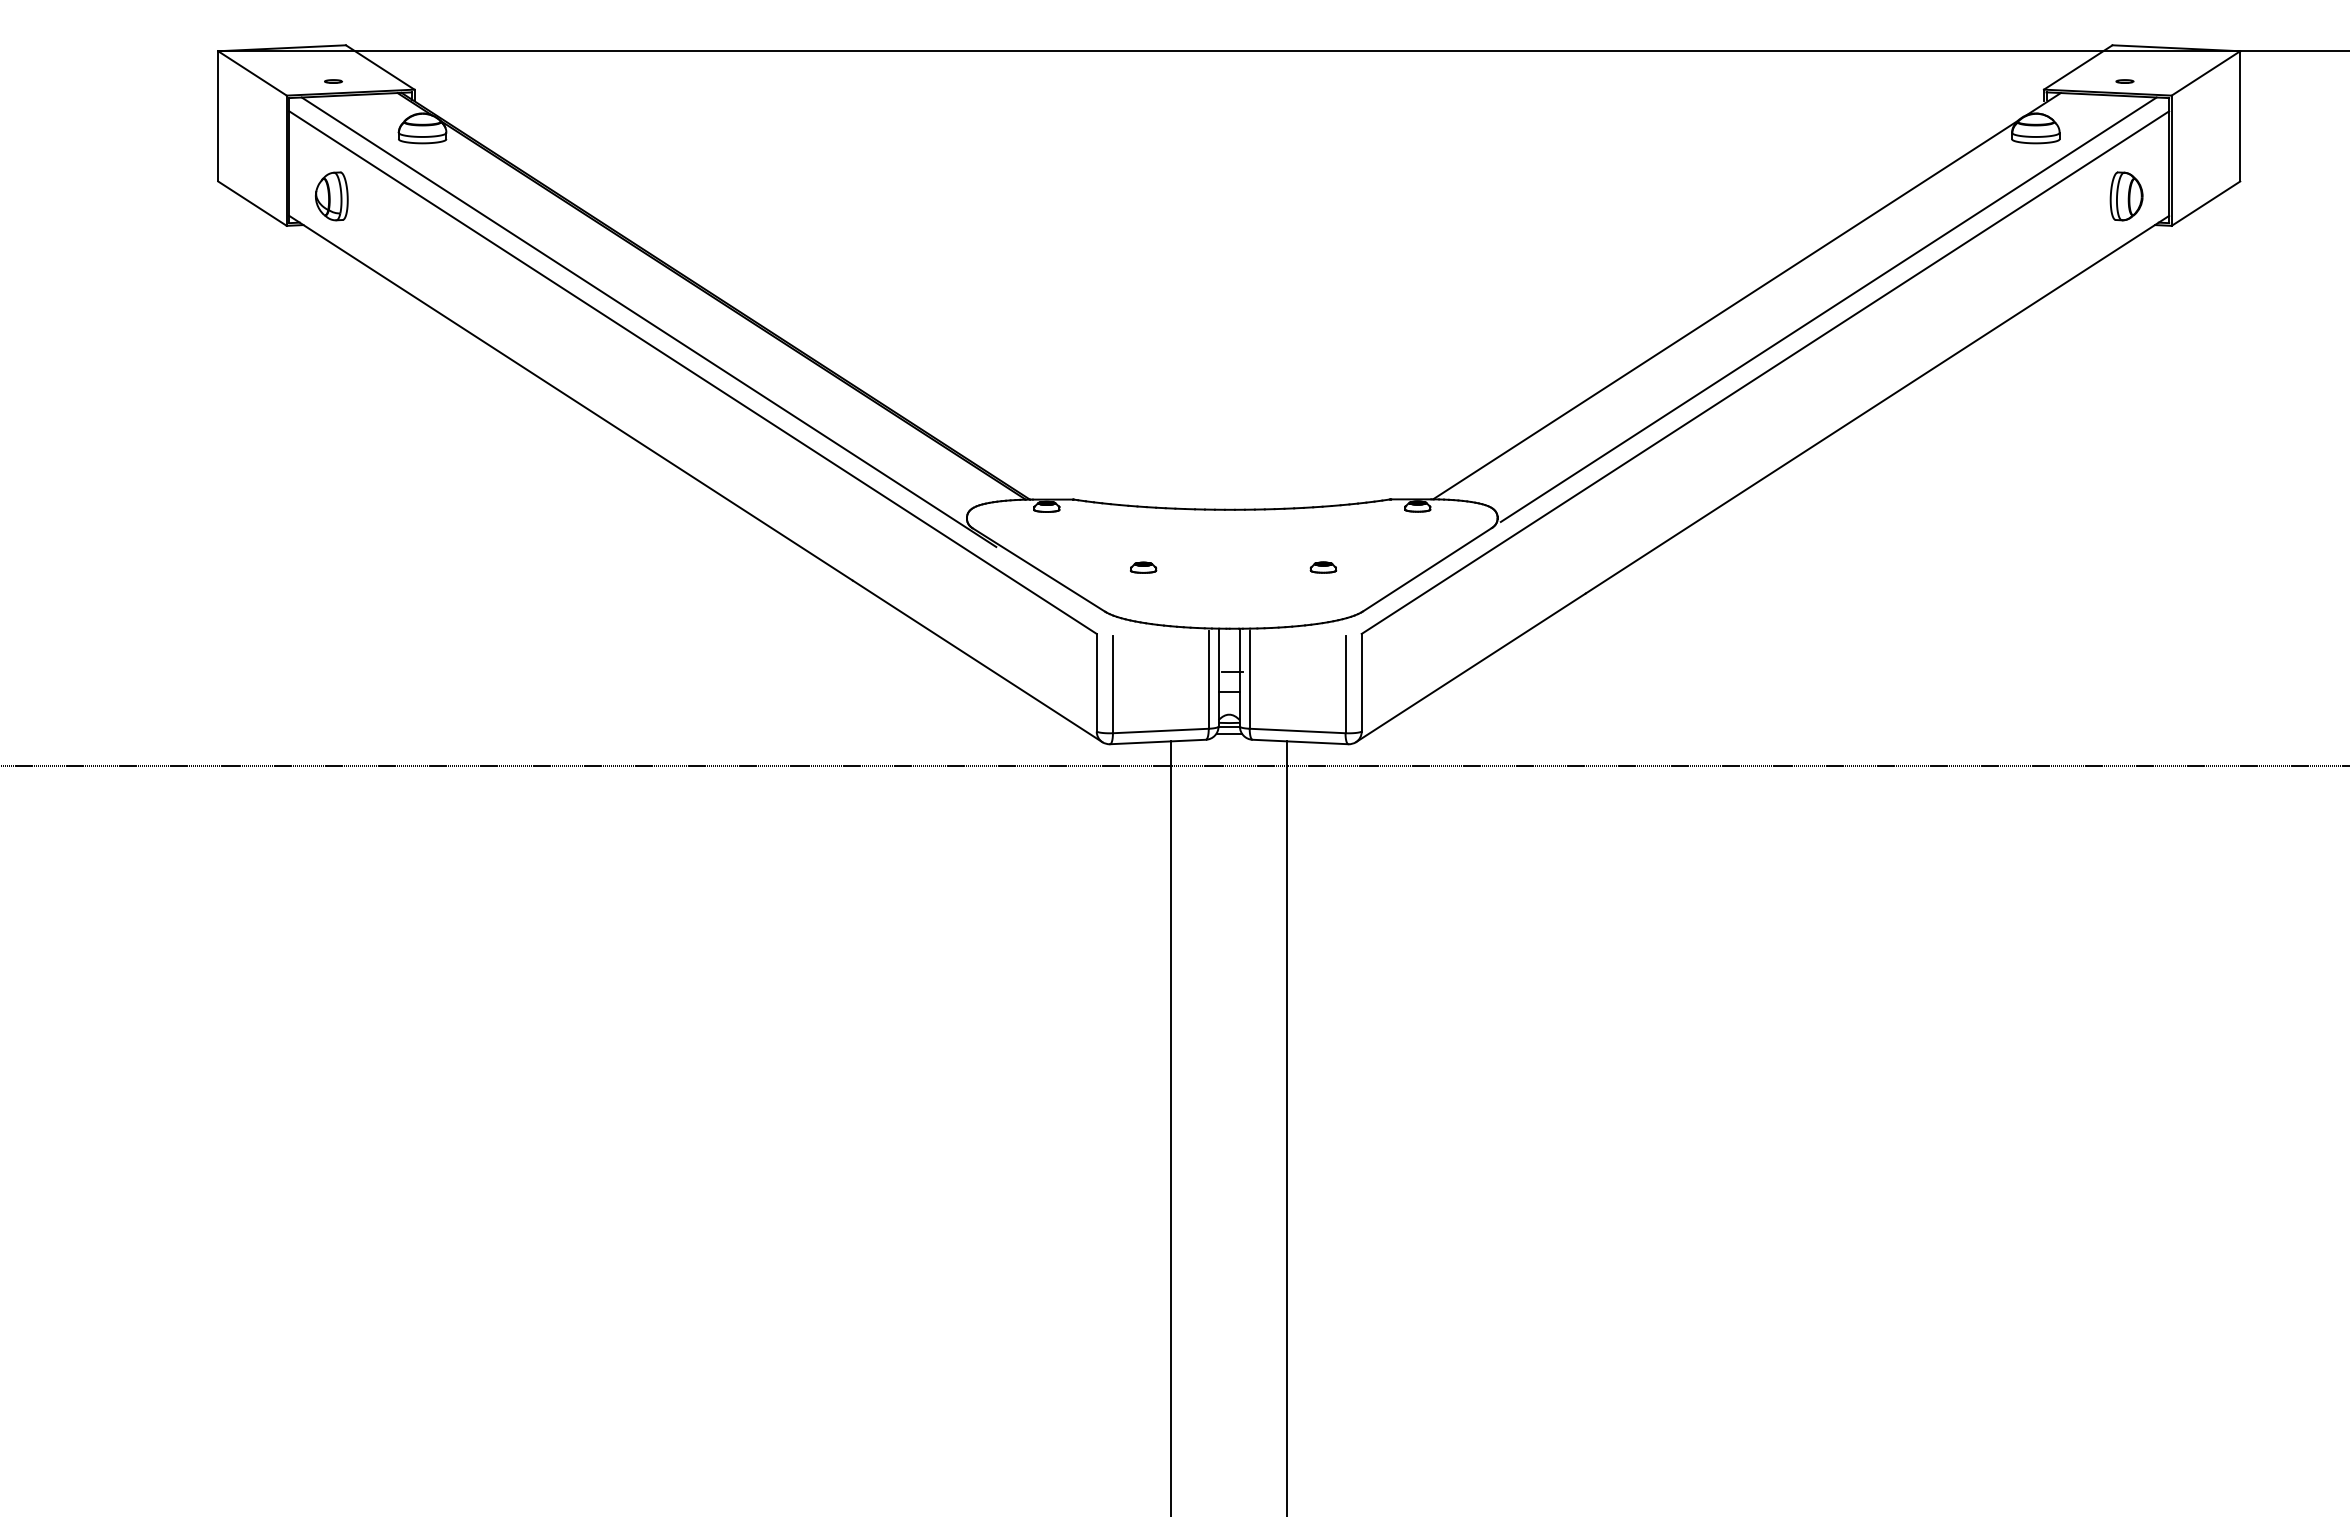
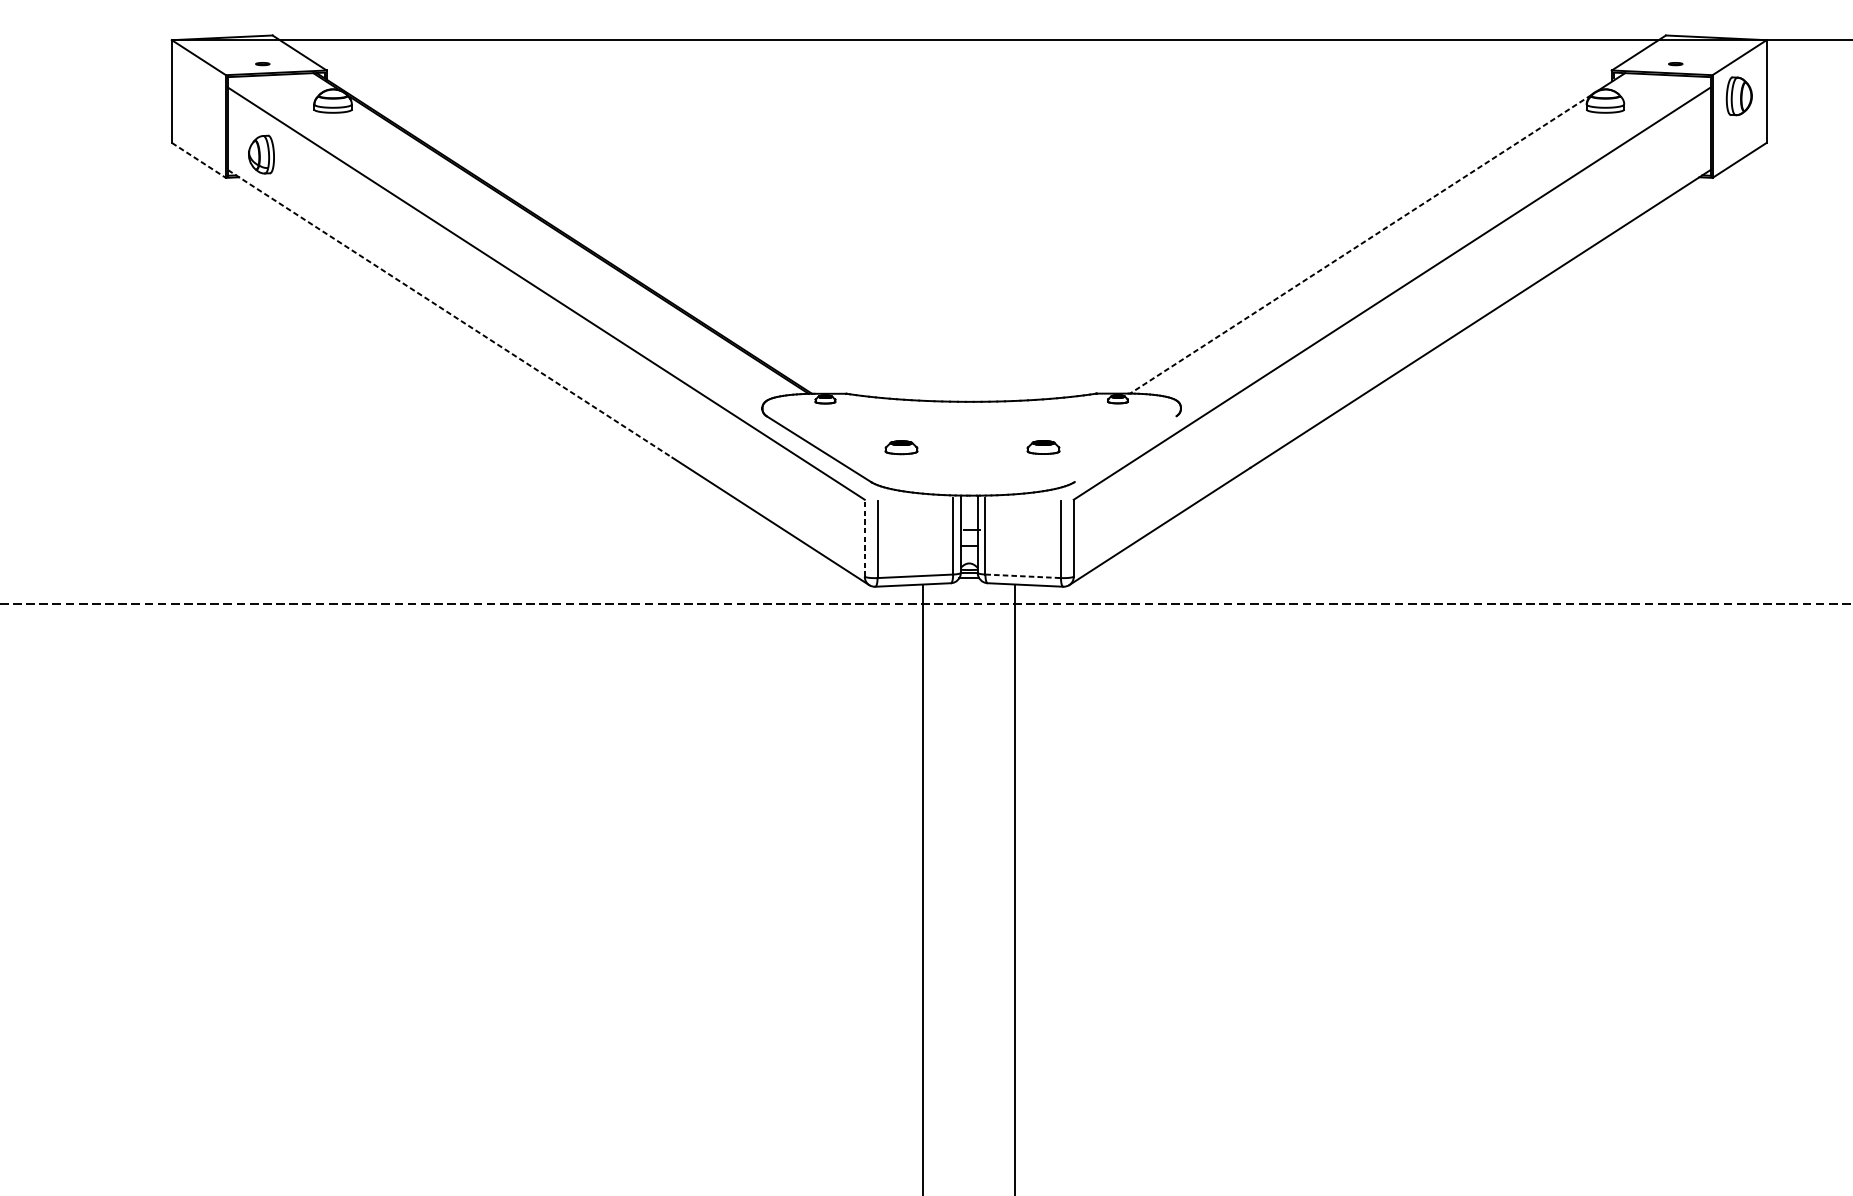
part: (2126, 196) -> (1739, 96), moved
line: (252, 203) -> (198, 160), solid -> dashed
line: (1828, 309) -> (1441, 243), removed
line: (1725, 310) -> (1360, 244), solid -> dashed
line: (648, 322) -> (511, 254), removed
line: (571, 398) -> (450, 314), solid -> dashed
part: (1143, 567) -> (901, 447), size x1.6
part: (1323, 567) -> (1043, 447), size x1.6
line: (1427, 569) -> (1125, 448), removed
line: (1096, 682) -> (864, 538), solid -> dashed
line: (1297, 731) -> (1023, 576), solid -> dashed

